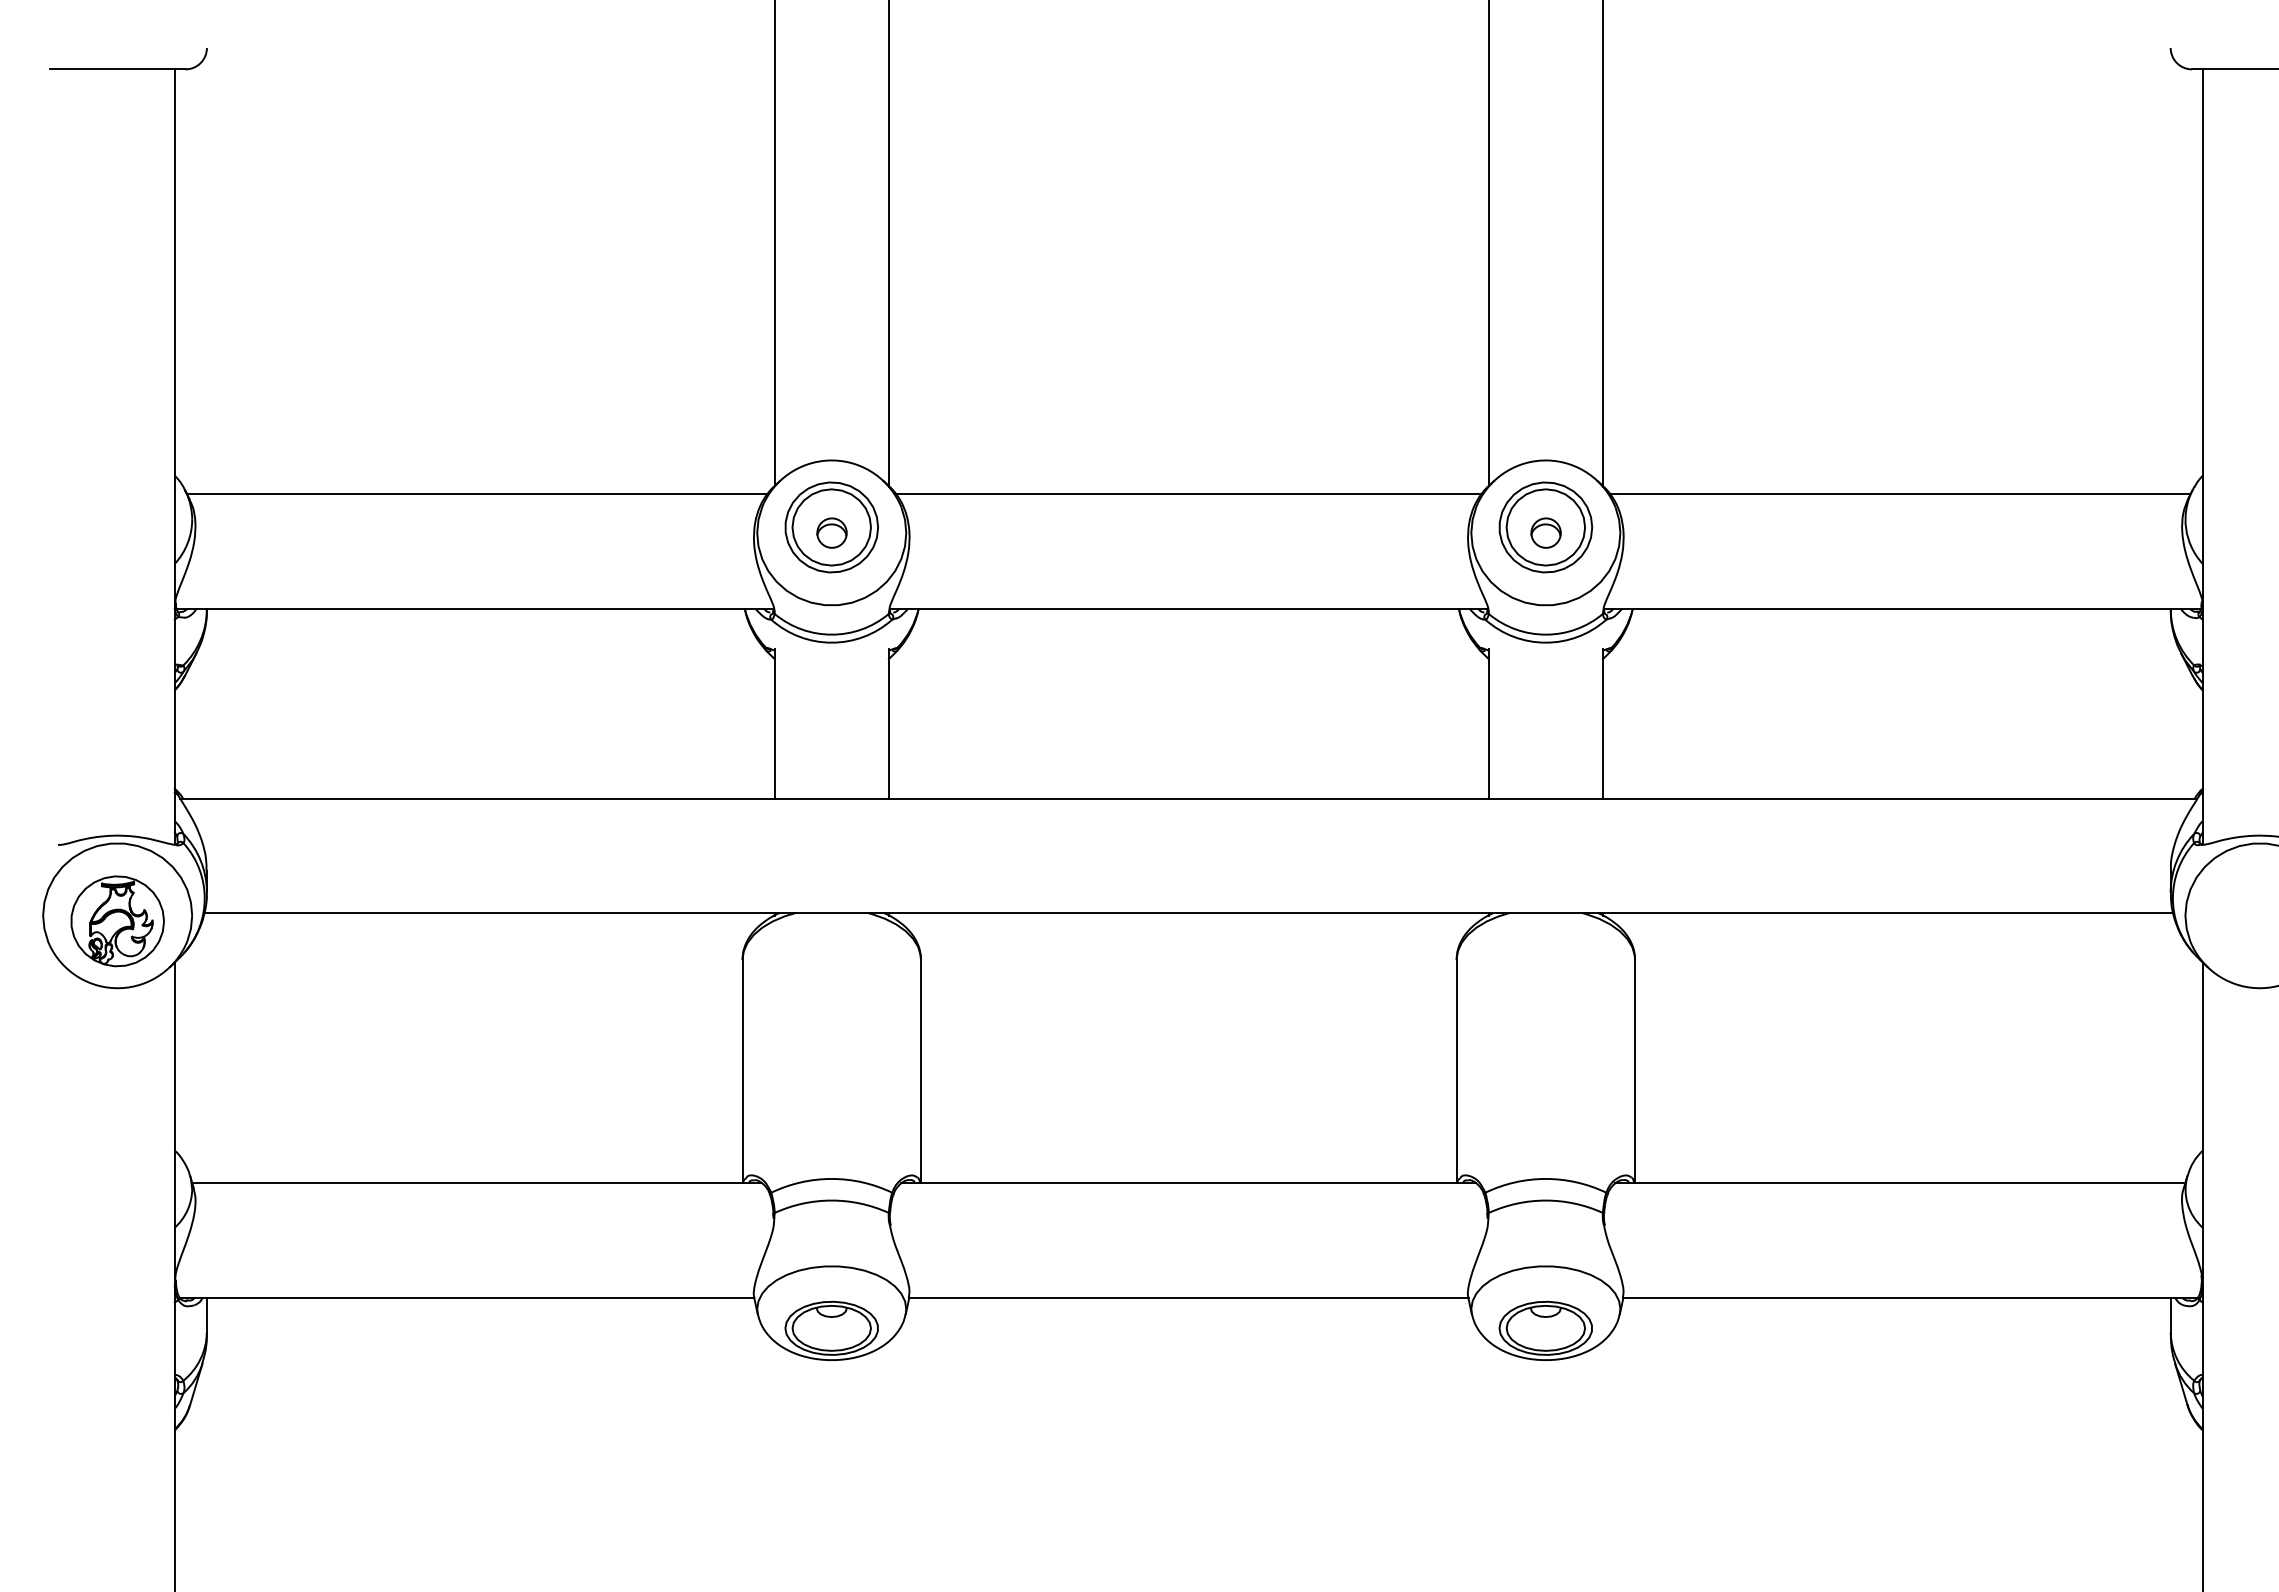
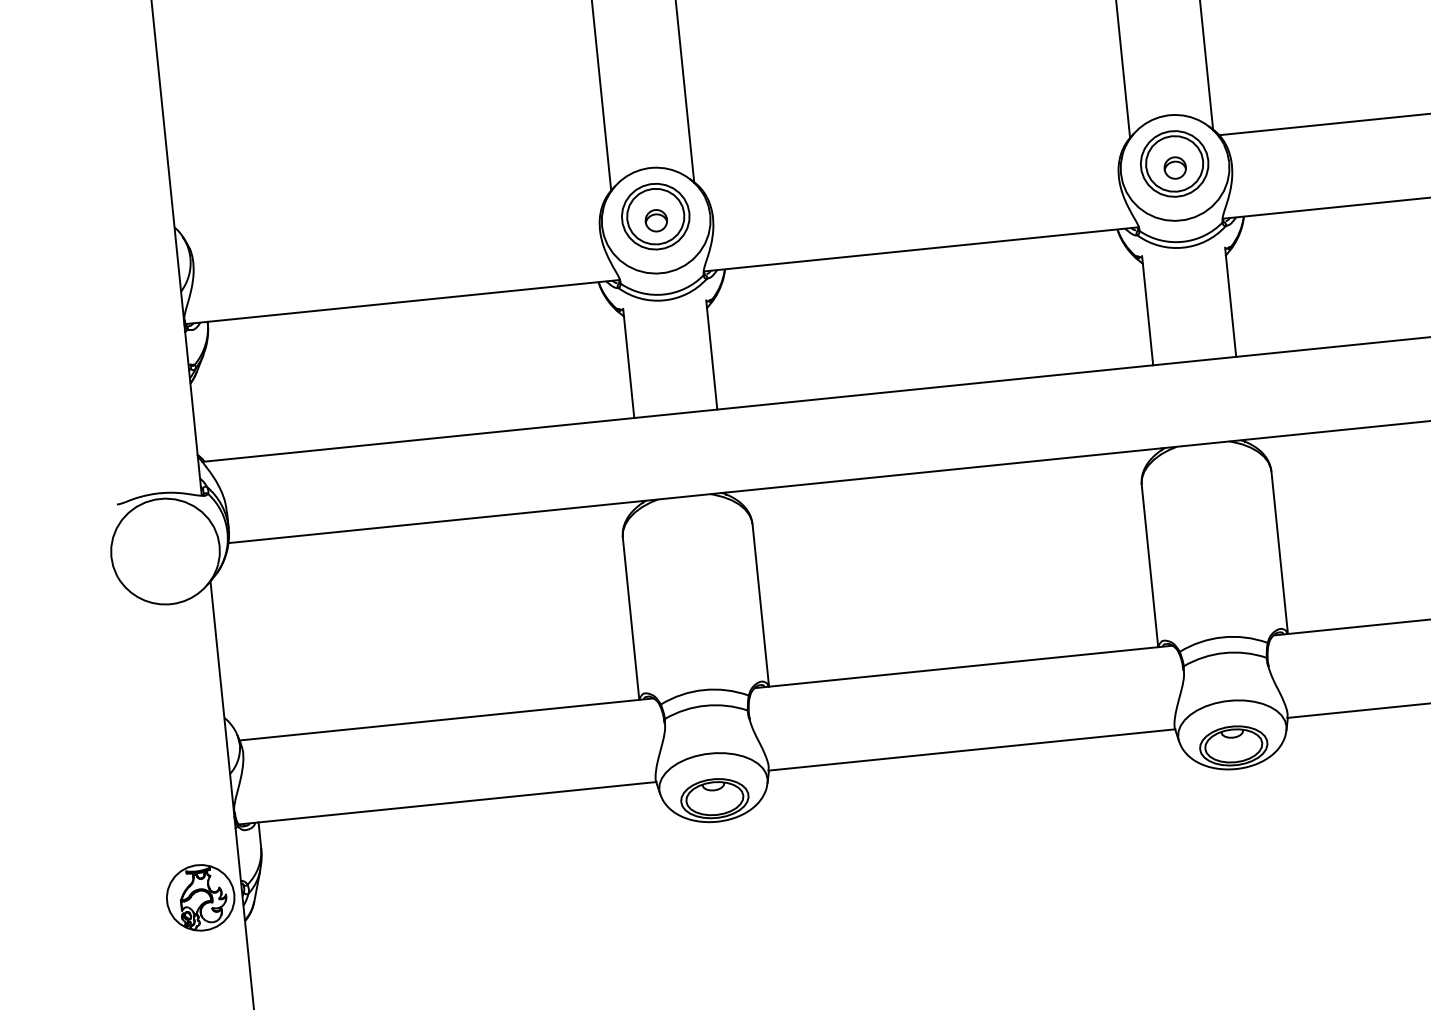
line: (477, 494) -> (395, 218), removed
line: (1188, 494) -> (912, 166), removed
part: (117, 921) -> (200, 897), moved

